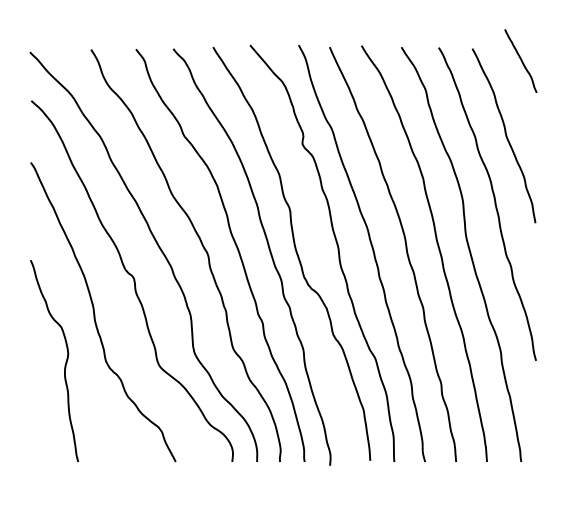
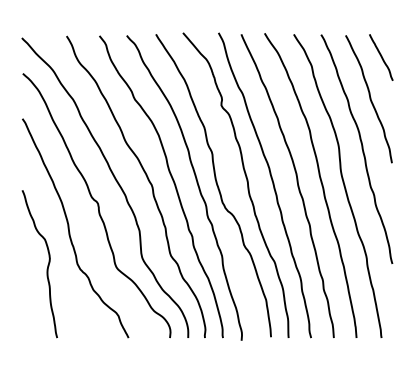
curve: (521, 61) -> (381, 57), moved

